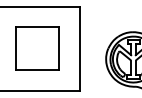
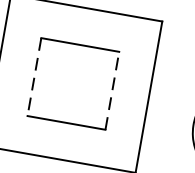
line: (16, 48) -> (35, 76), solid -> dashed
line: (59, 48) -> (112, 90), solid -> dashed

